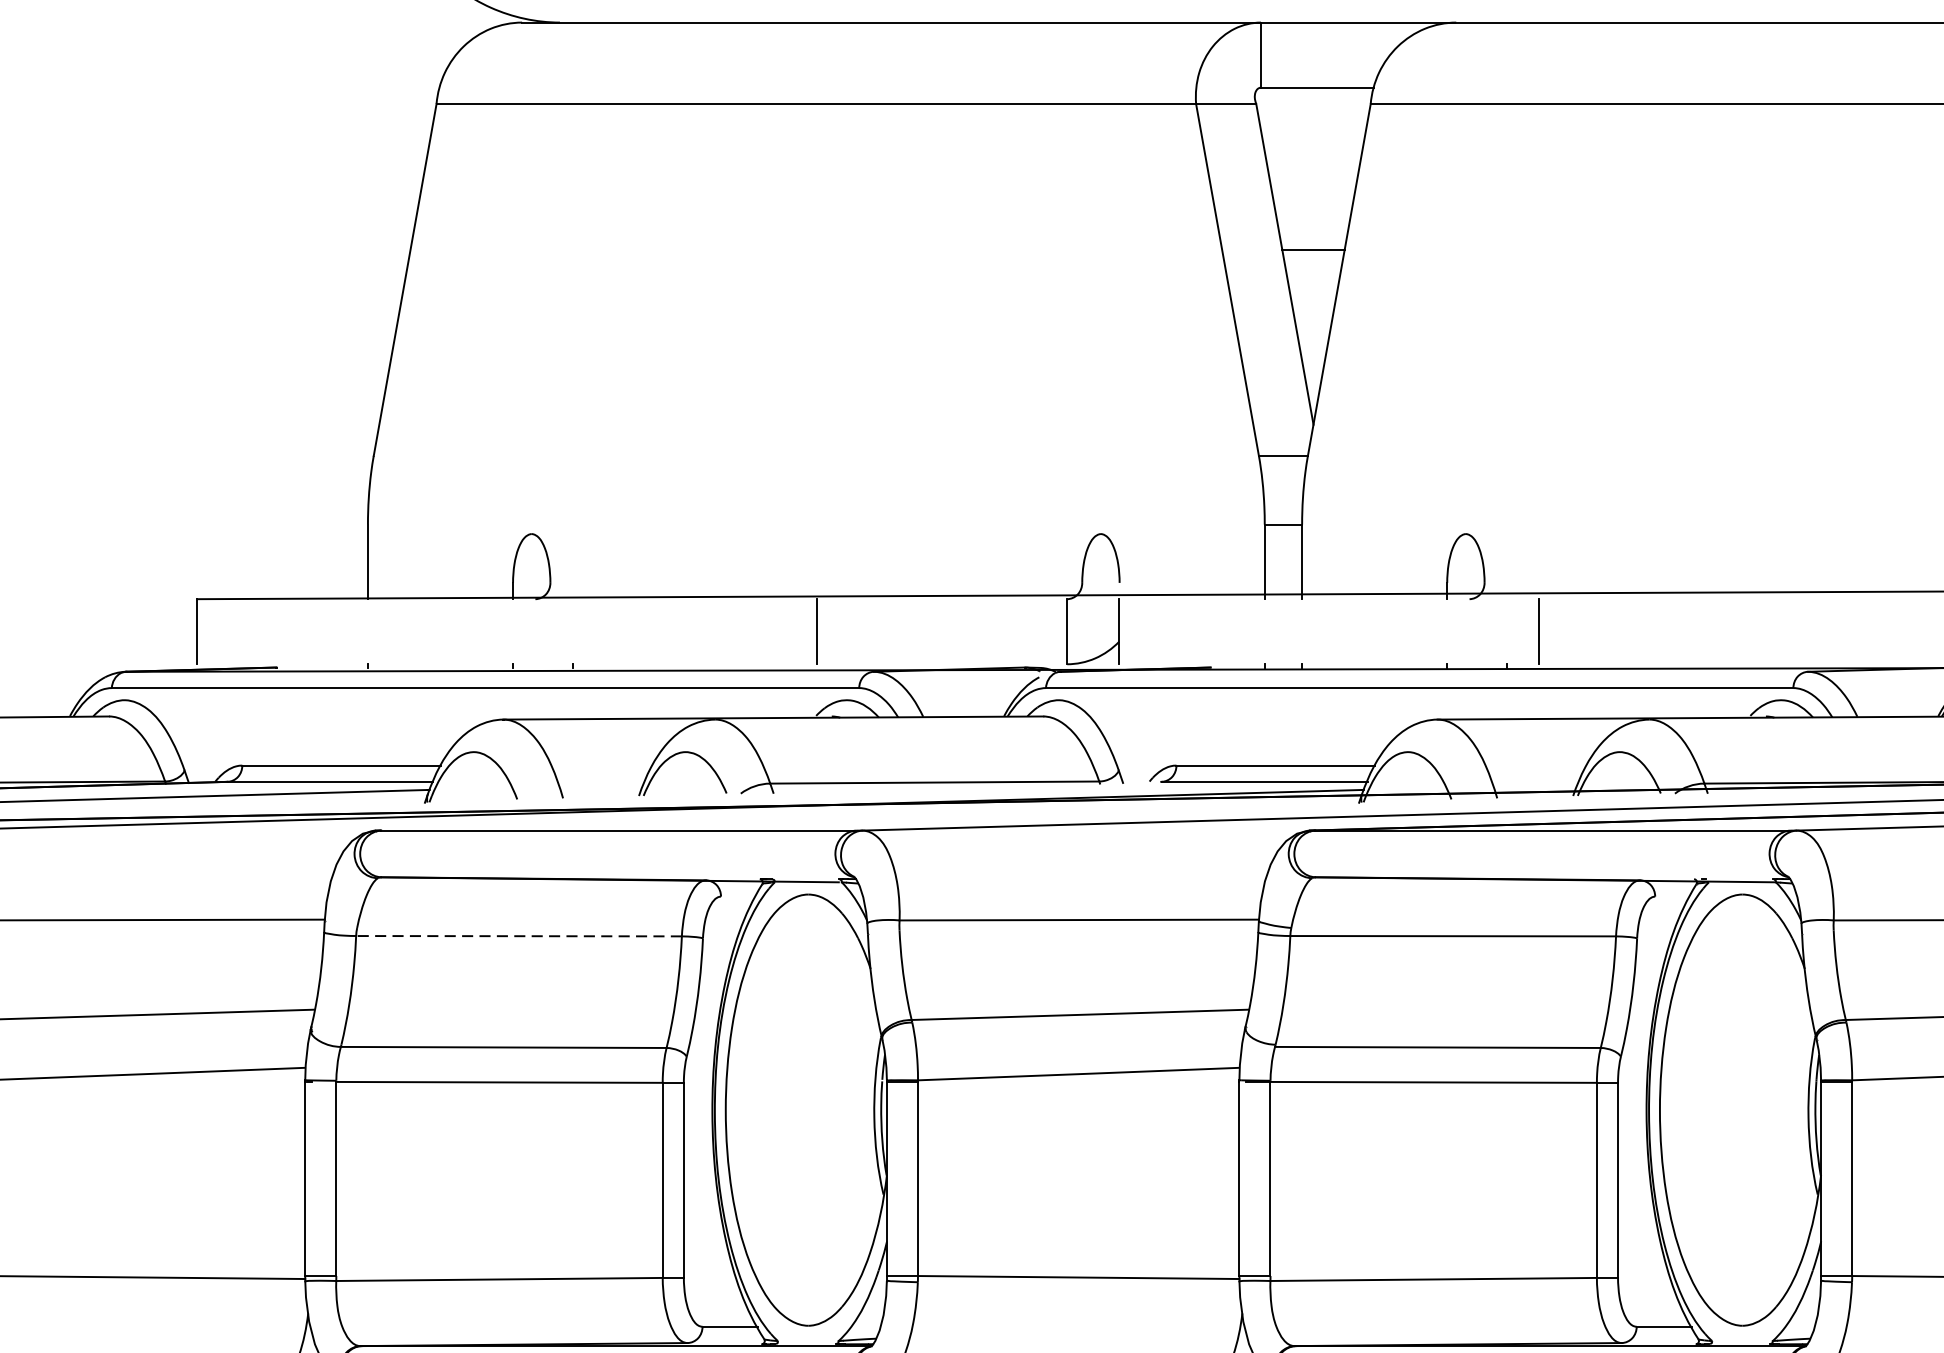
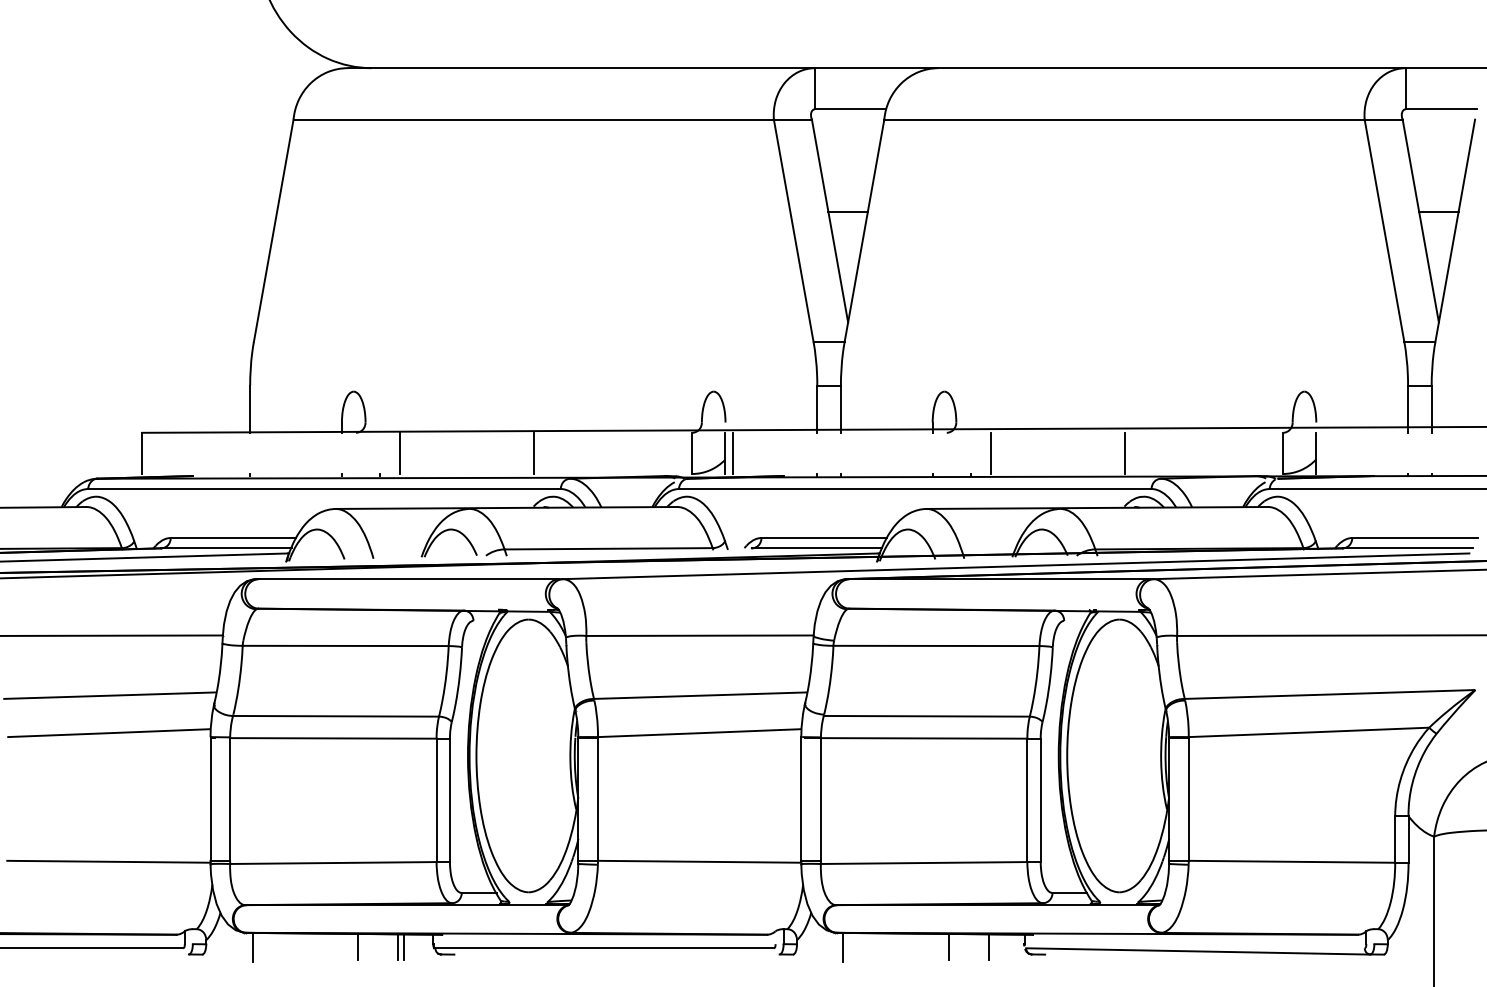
line: (604, 630) -> (399, 452), added
line: (1132, 630) -> (733, 452), added
line: (1752, 630) -> (1125, 452), added
line: (518, 935) -> (345, 645), dashed -> solid

